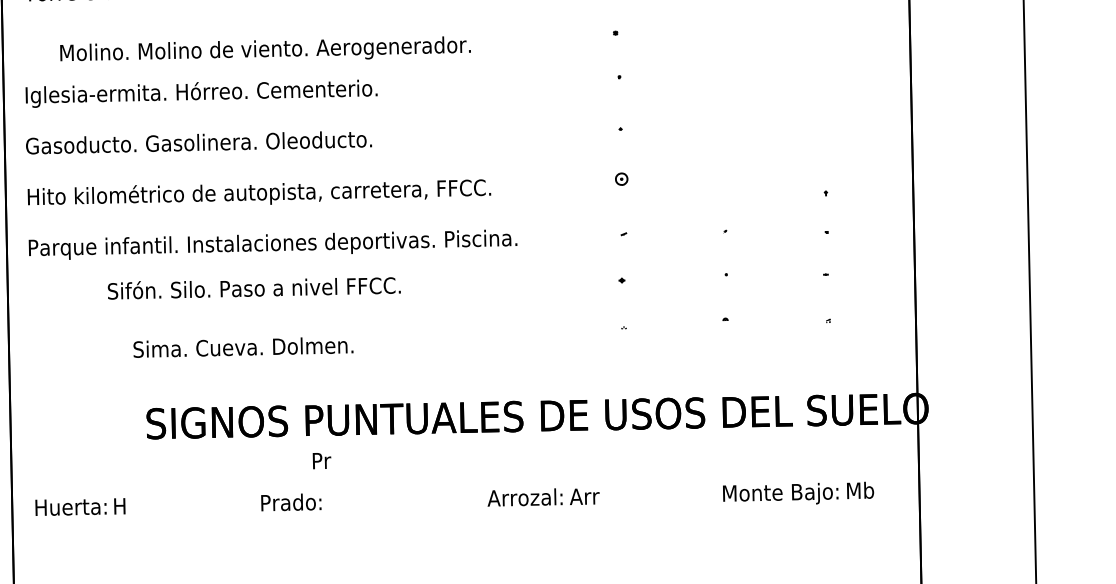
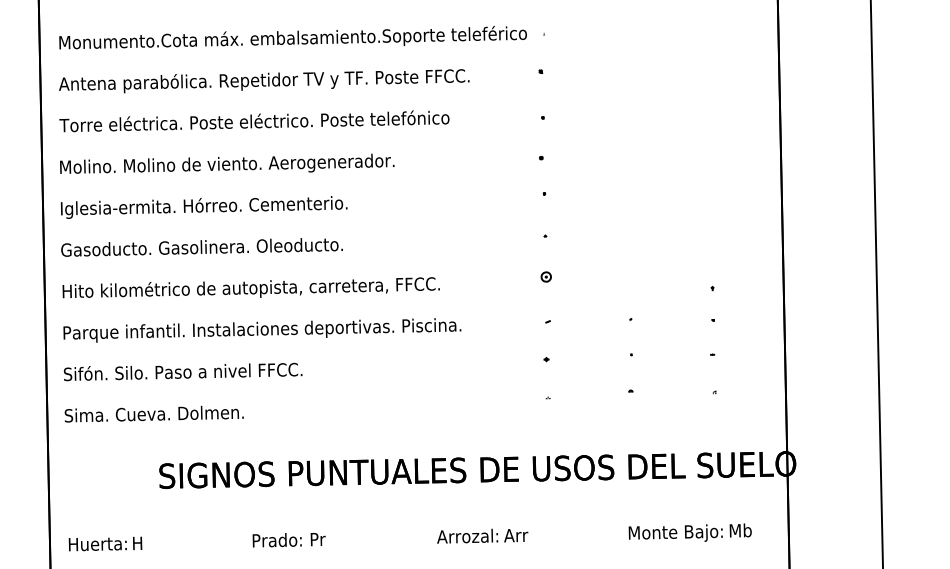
text: (265, 48) -> (227, 163), moved
text: (253, 287) -> (182, 371), moved
text: (242, 346) -> (153, 413), moved
text: (321, 460) -> (317, 539), moved

